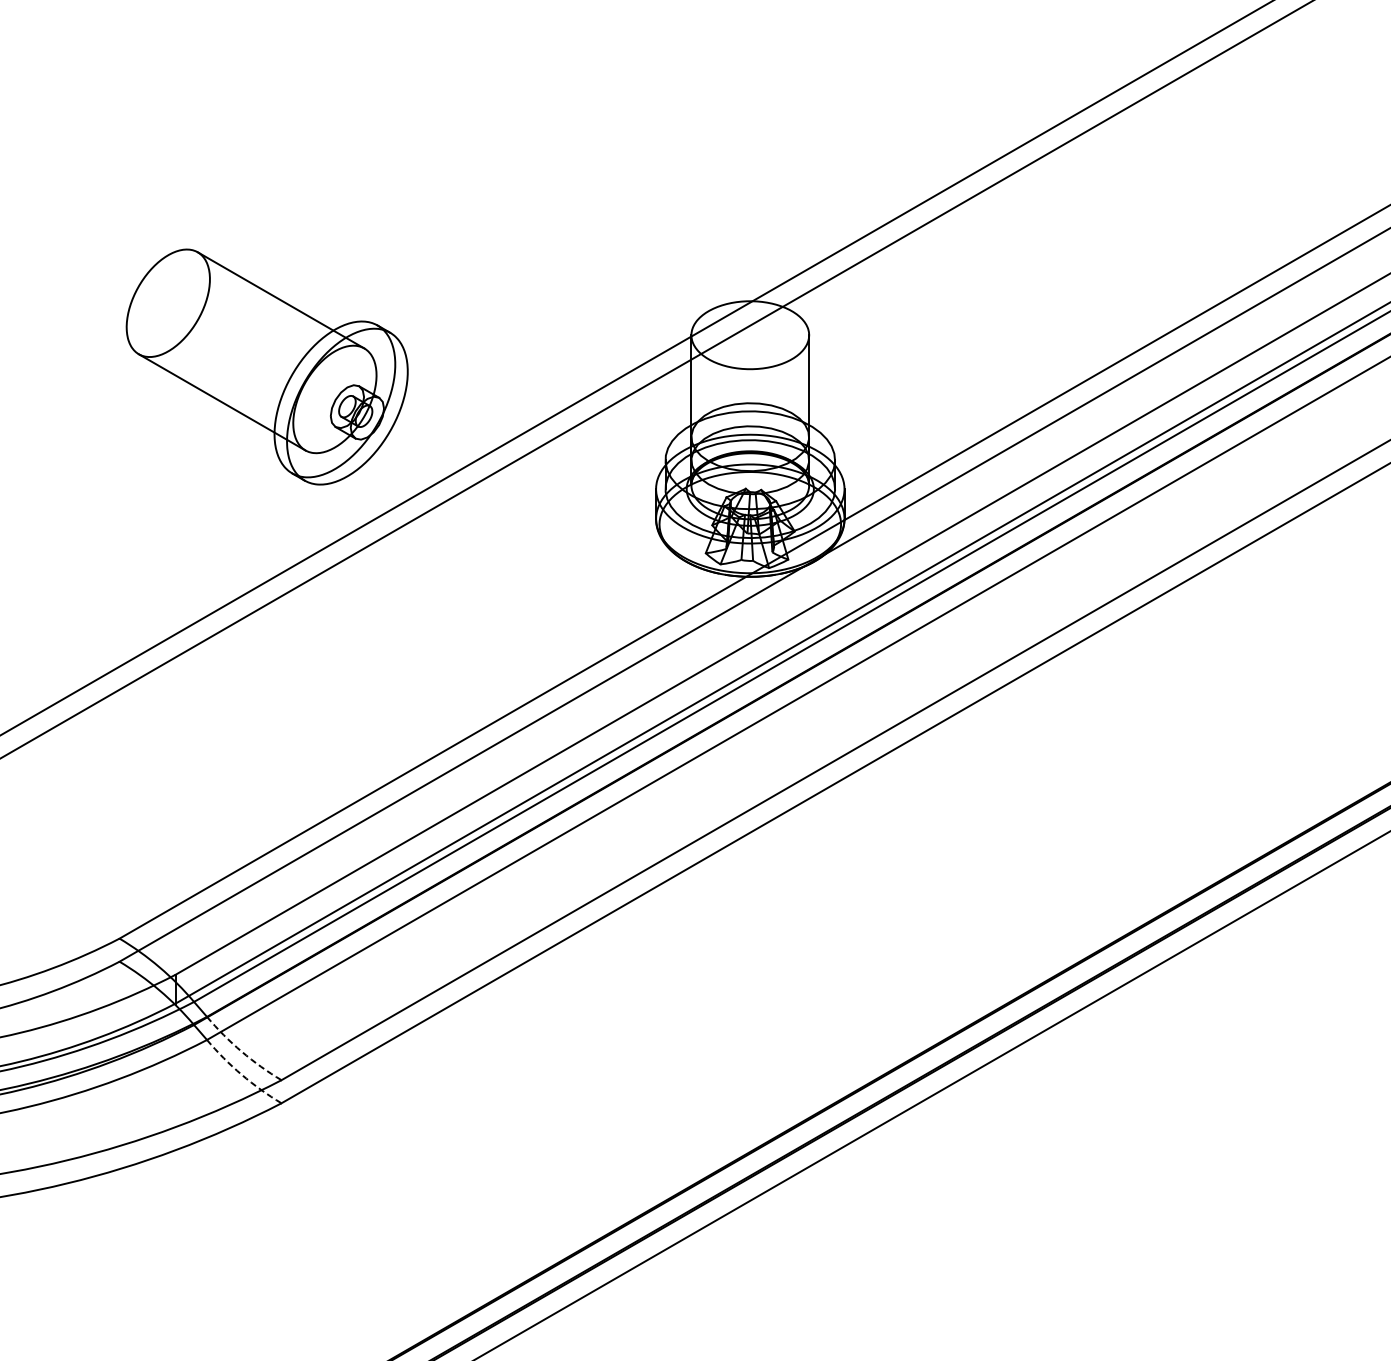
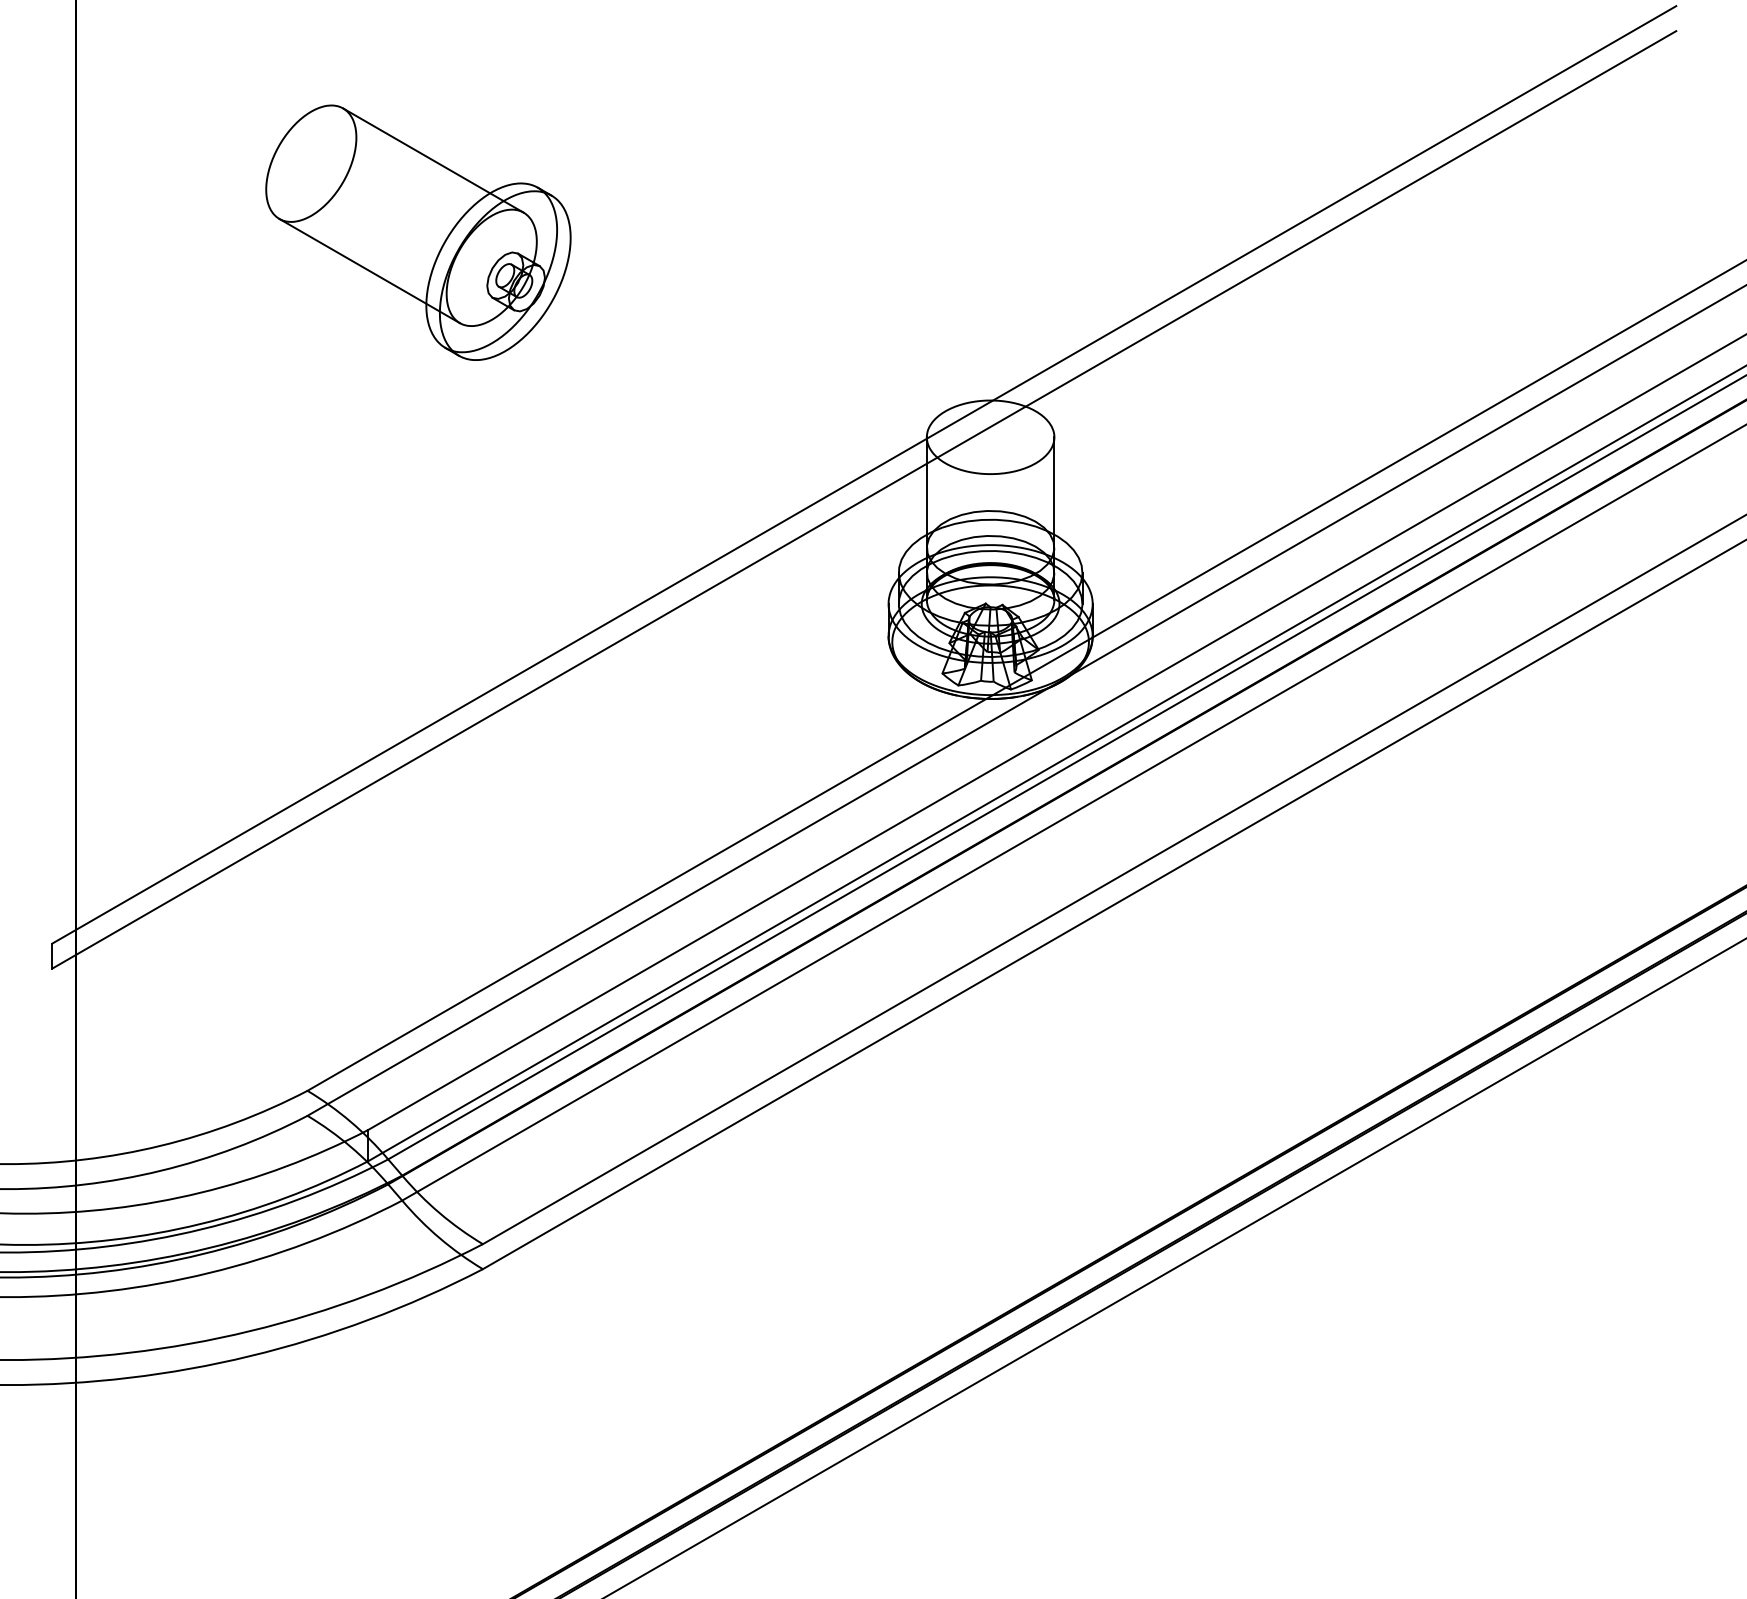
part: (267, 366) -> (418, 232), moved
arc: (241, 1051) -> (439, 1213), dashed -> solid
arc: (241, 1074) -> (439, 1238), dashed -> solid

